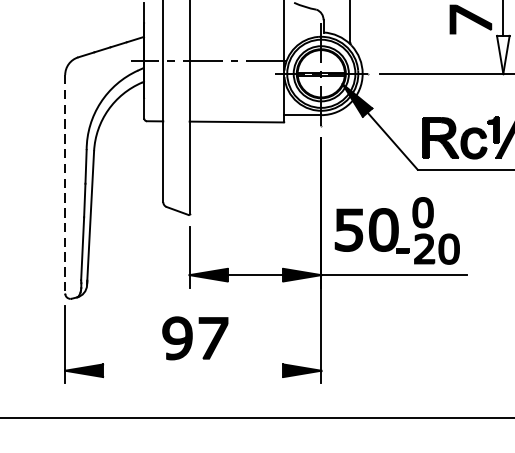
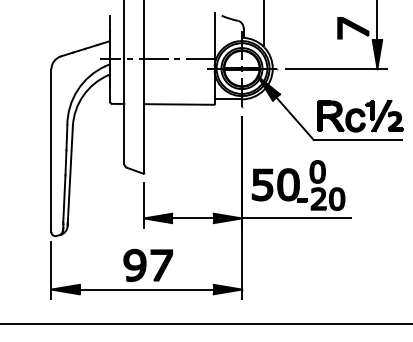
fill: (503, 54) -> (377, 54), added
line: (65, 185) -> (51, 151), dashed -> solid
line: (193, 370) -> (146, 289), added

